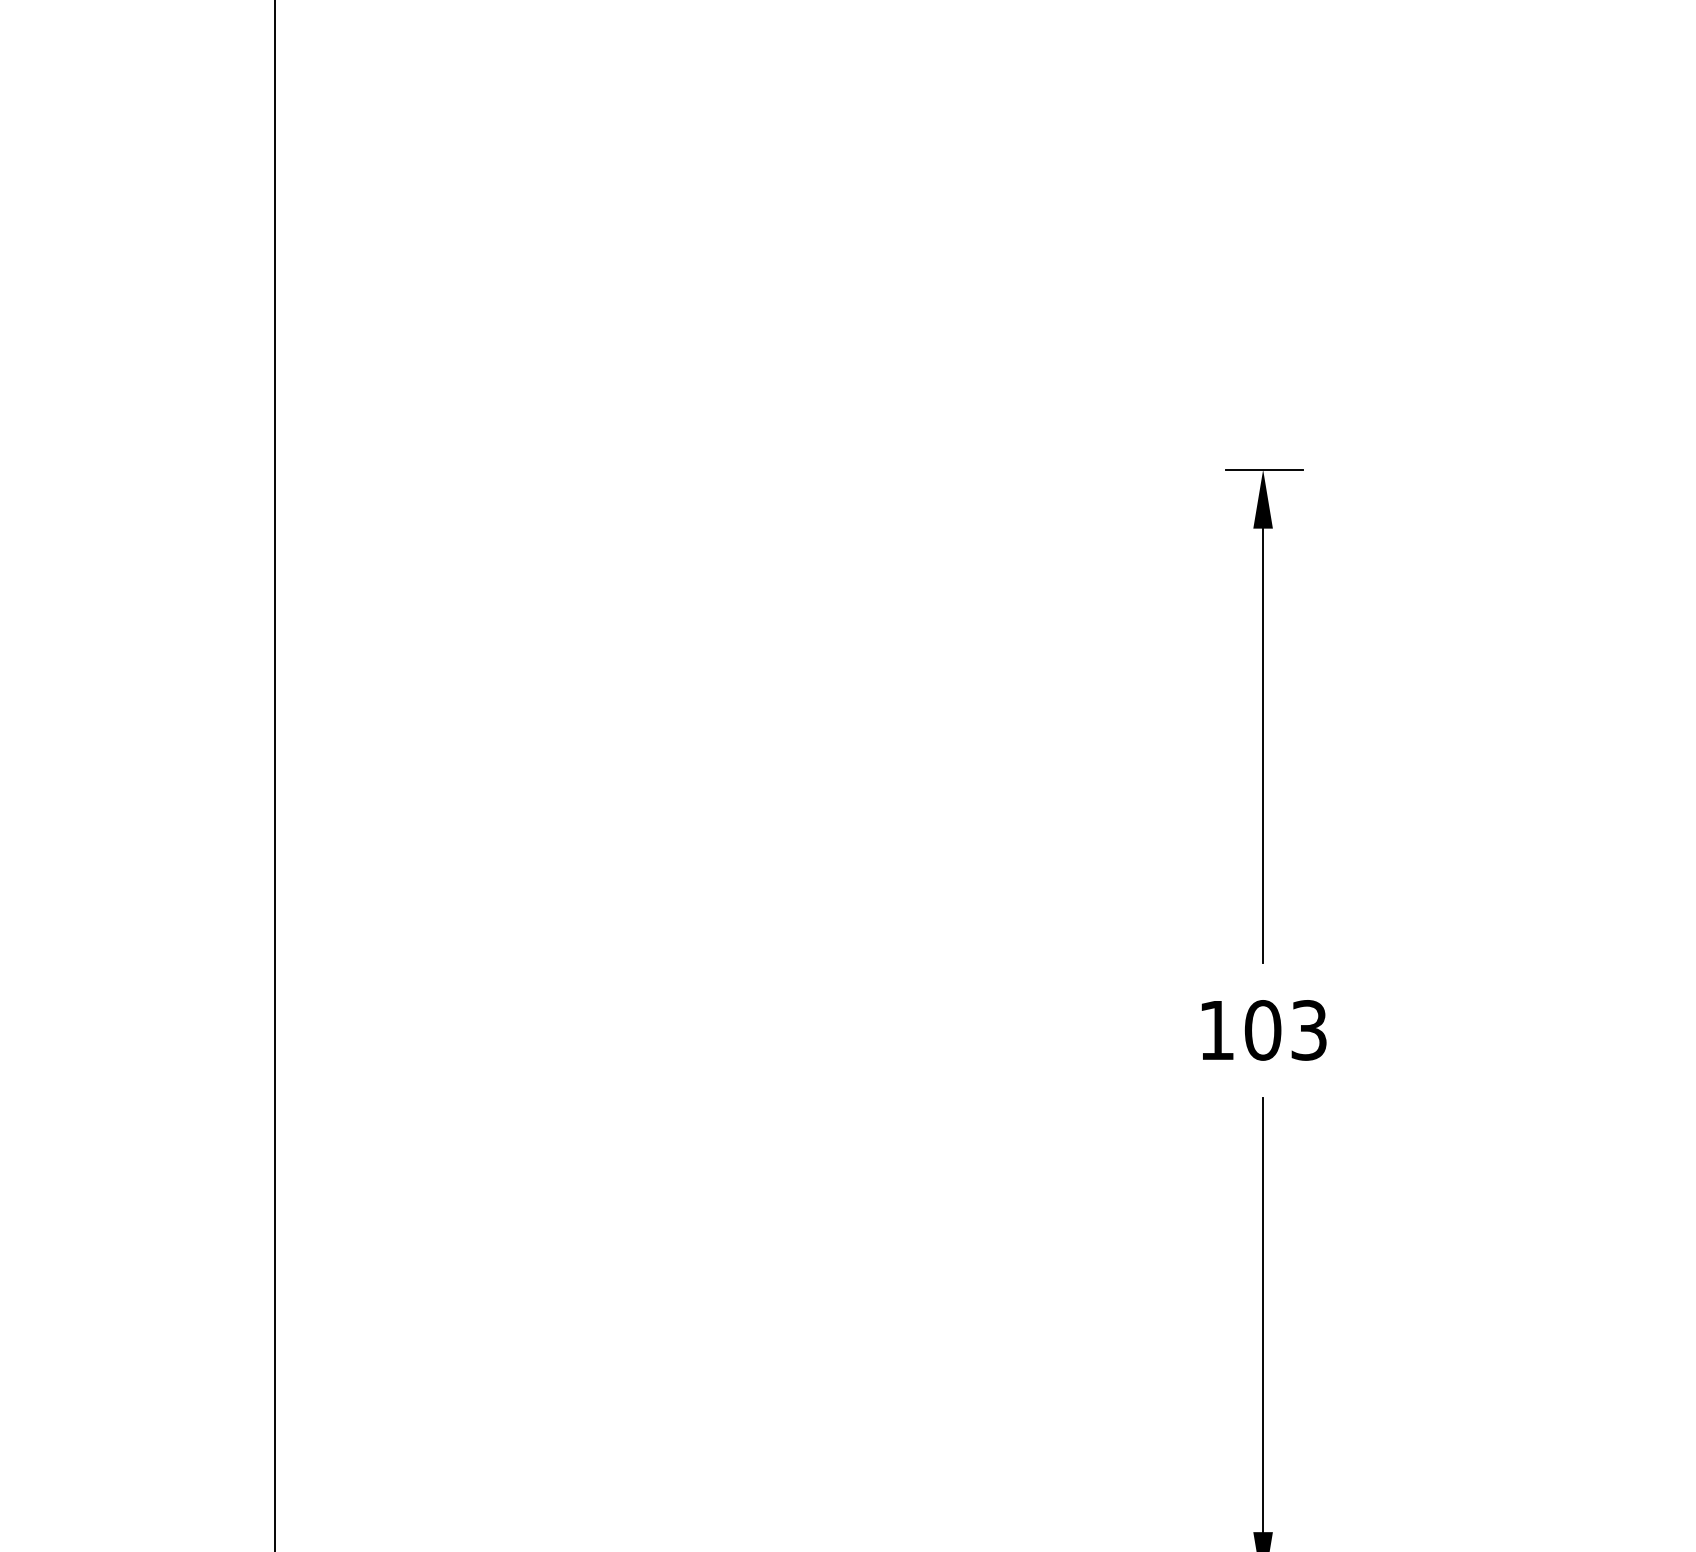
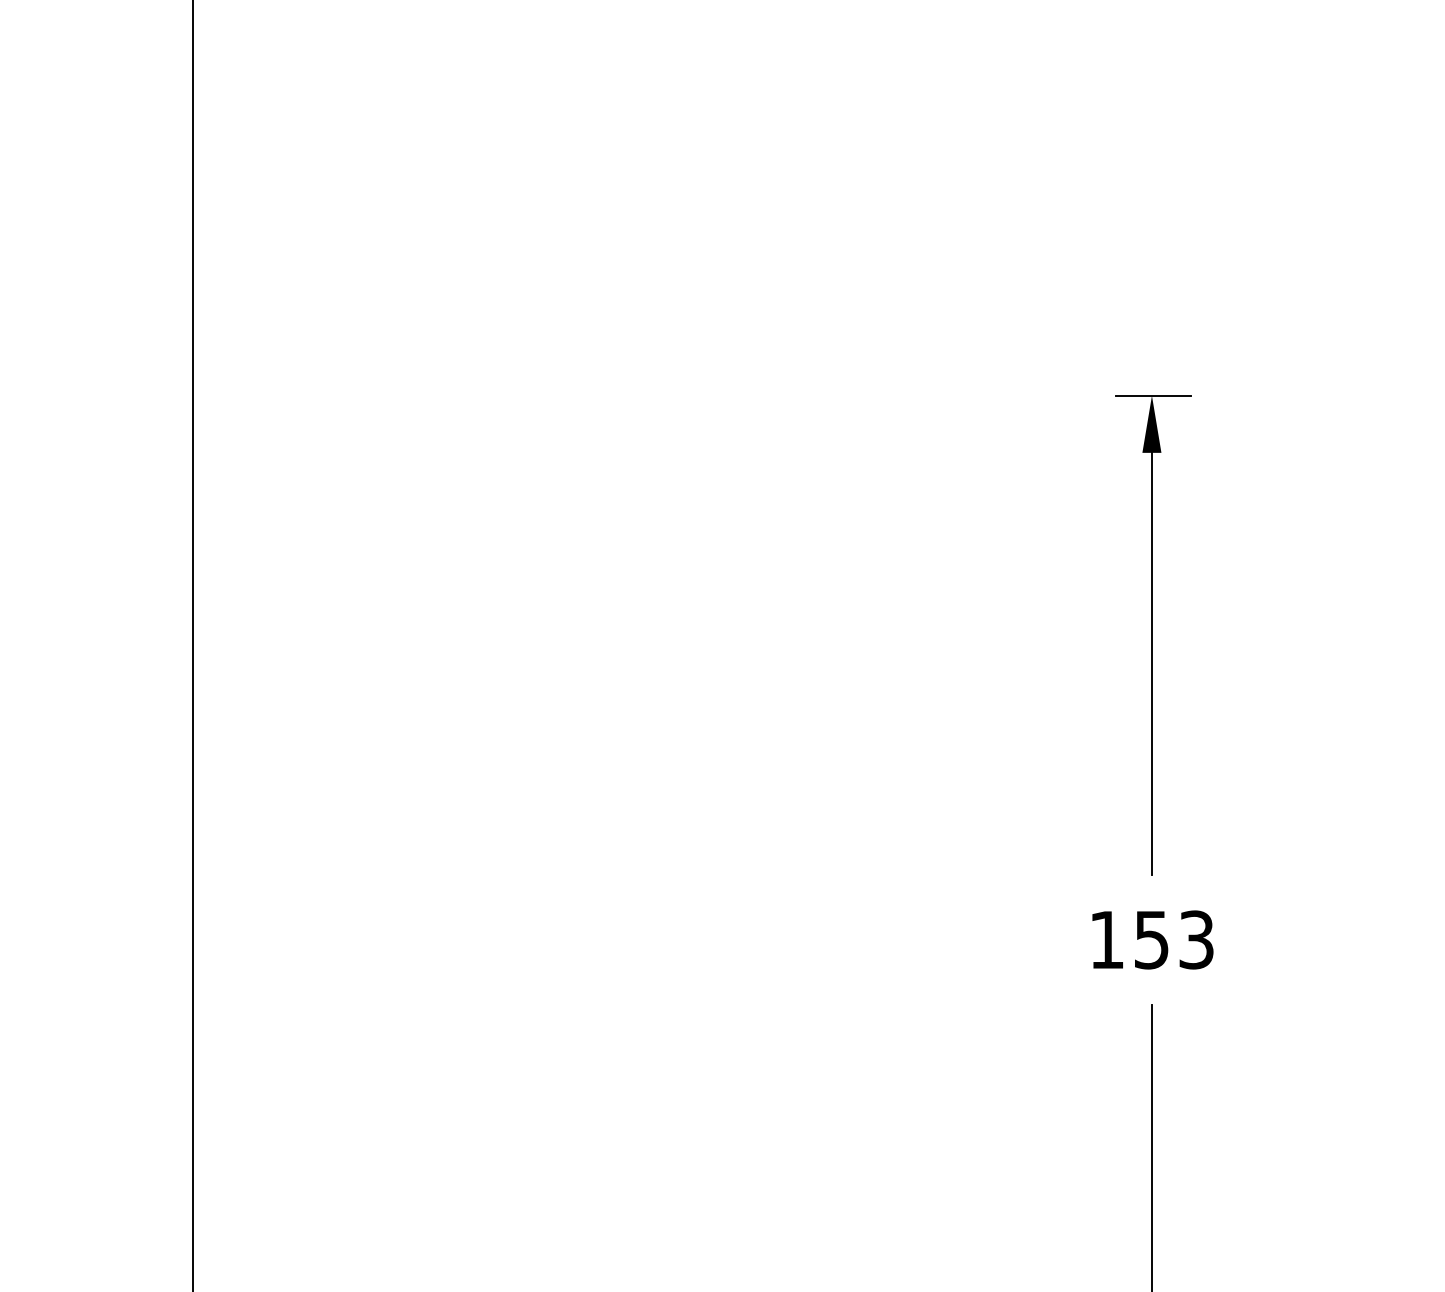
text: (1262, 1030) -> (1151, 940), 103 -> 153

